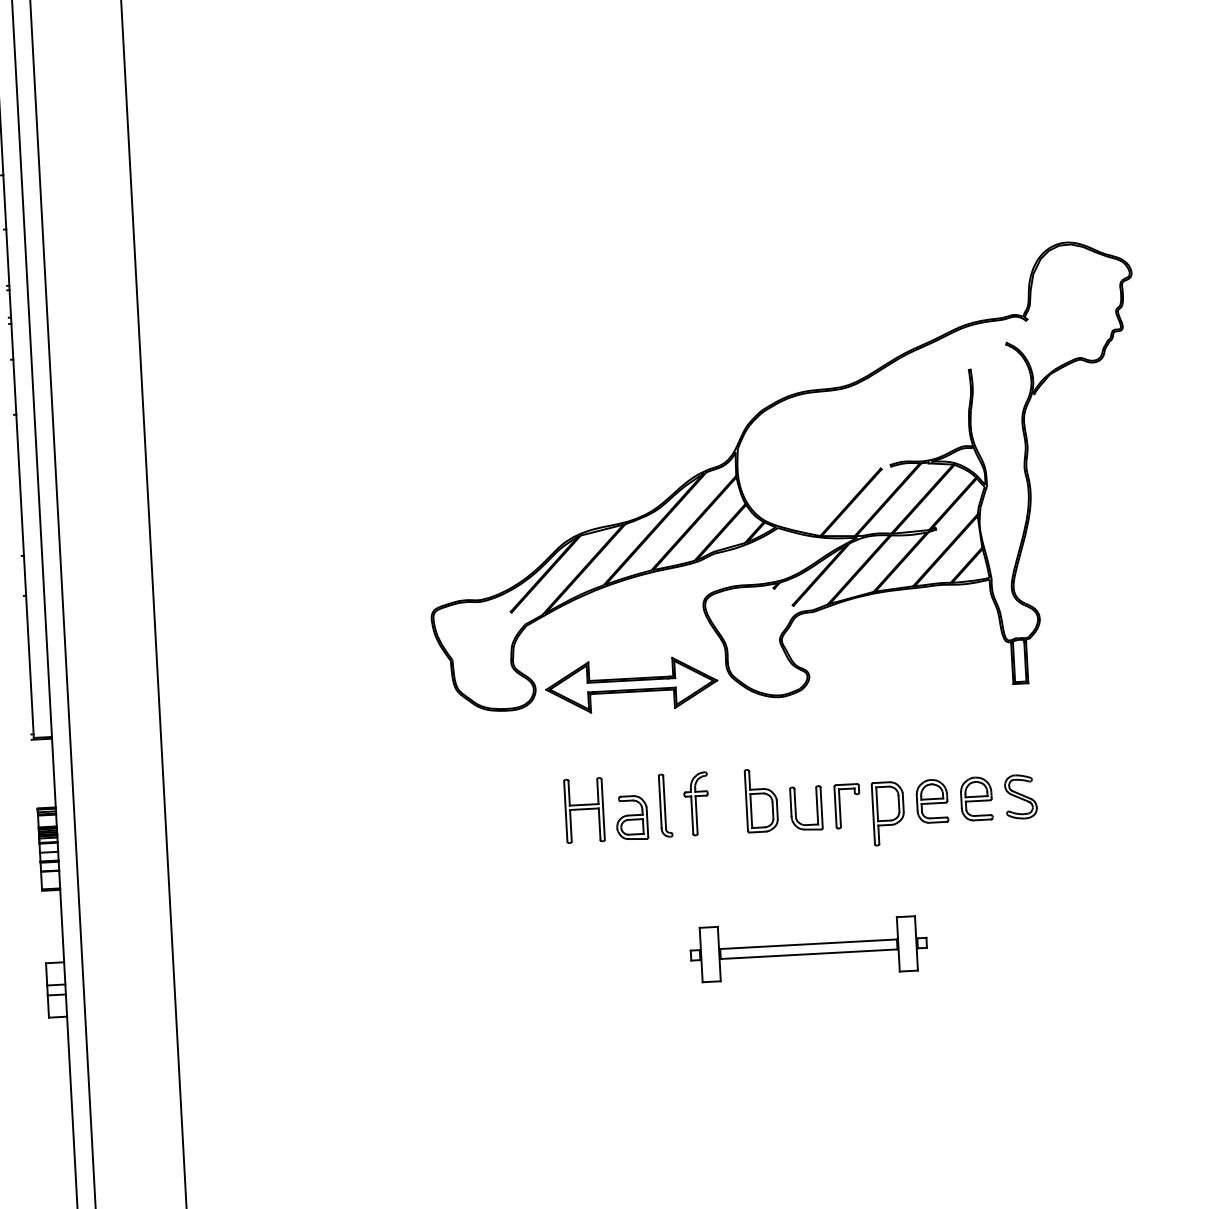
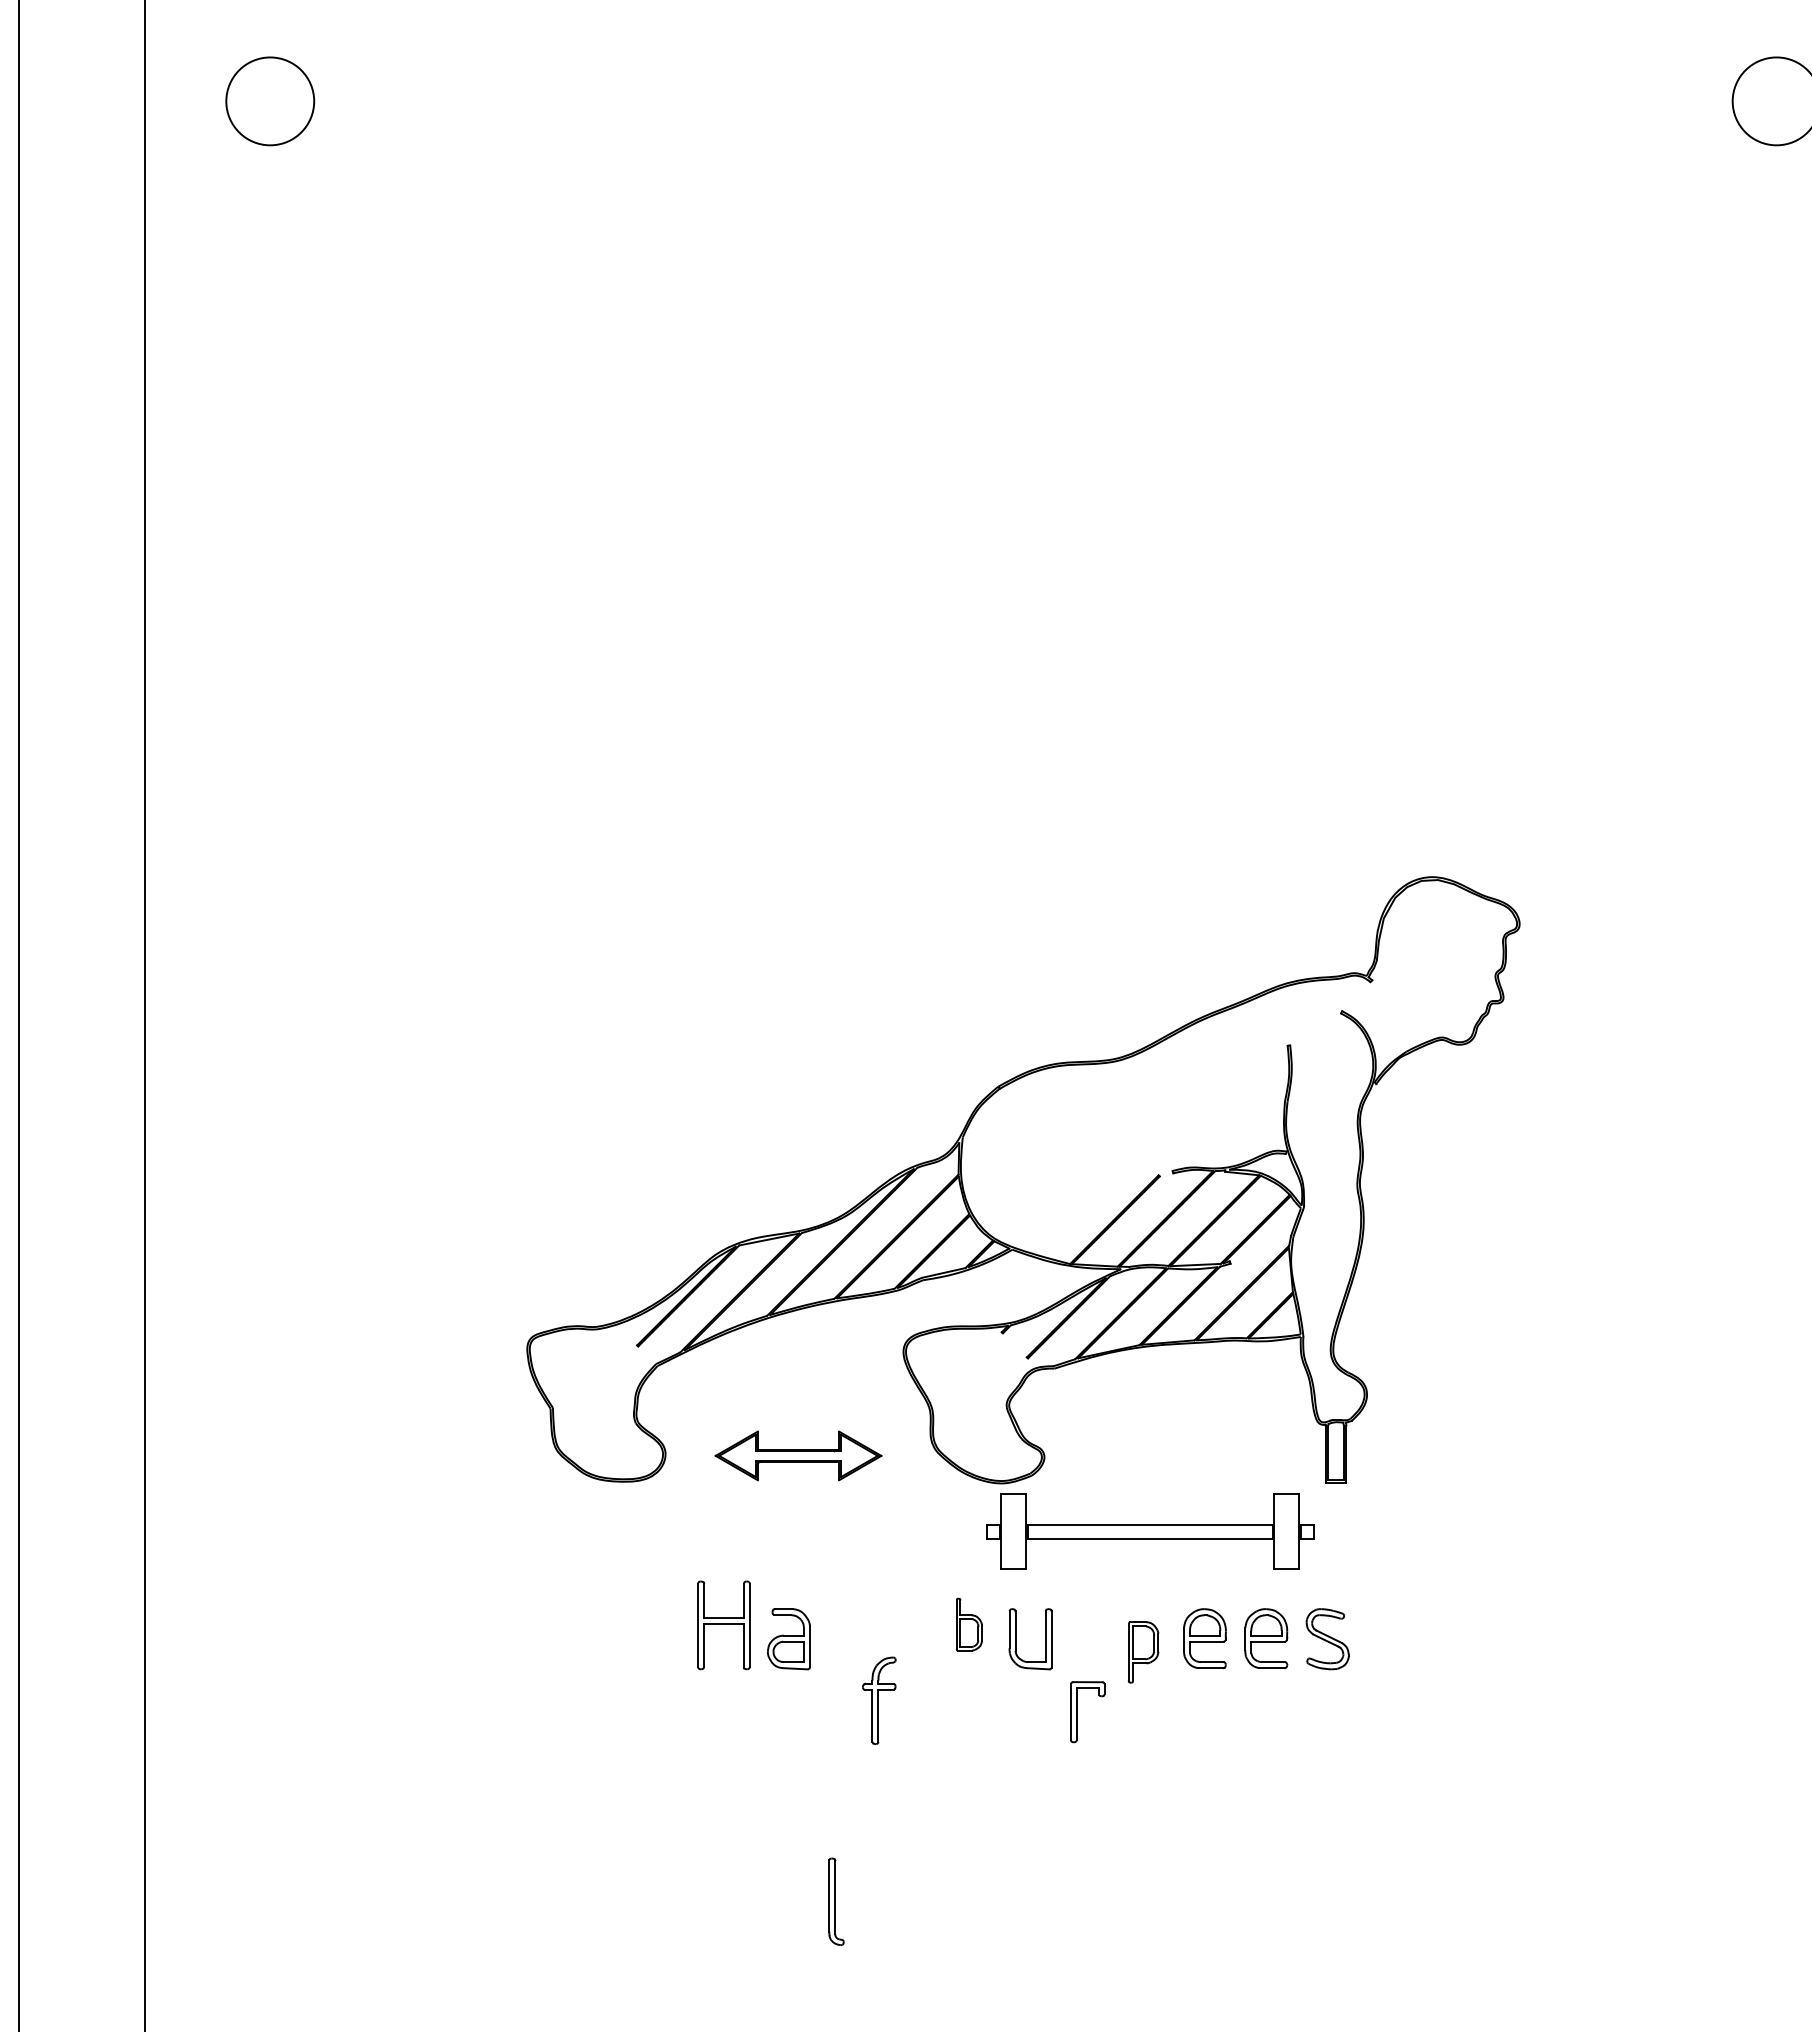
part: (631, 684) -> (798, 1455), size x0.7
part: (761, 800) -> (969, 1624), size x0.6
part: (696, 803) -> (879, 1700), moved
part: (665, 805) -> (836, 1901), moved
part: (840, 806) -> (1077, 1712), moved
part: (888, 813) -> (1143, 1652), size x0.7
part: (808, 949) -> (1150, 1531), moved

